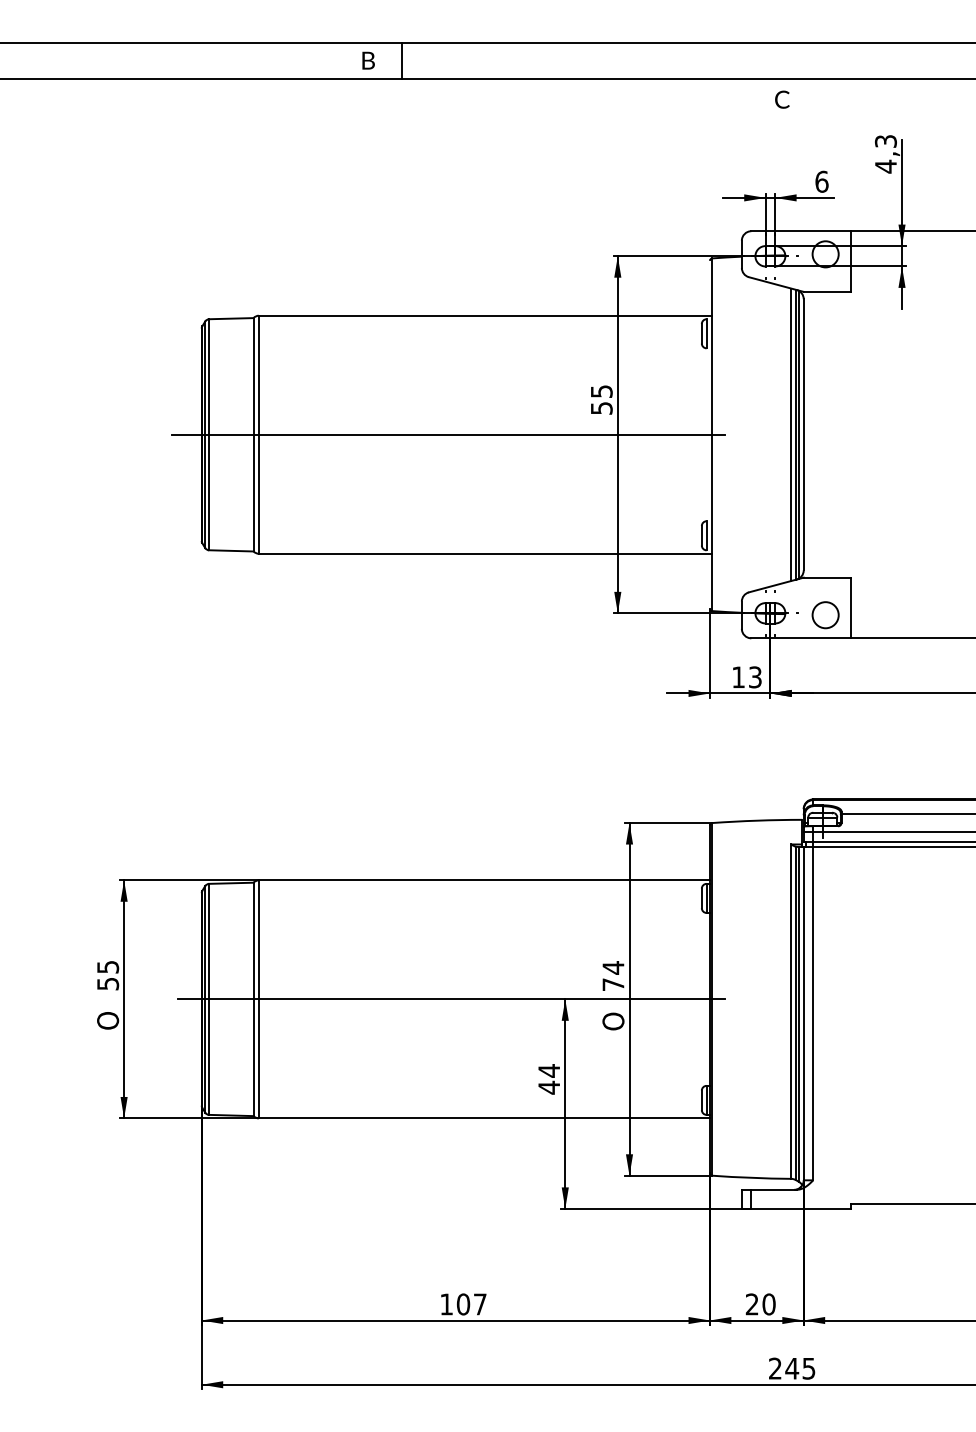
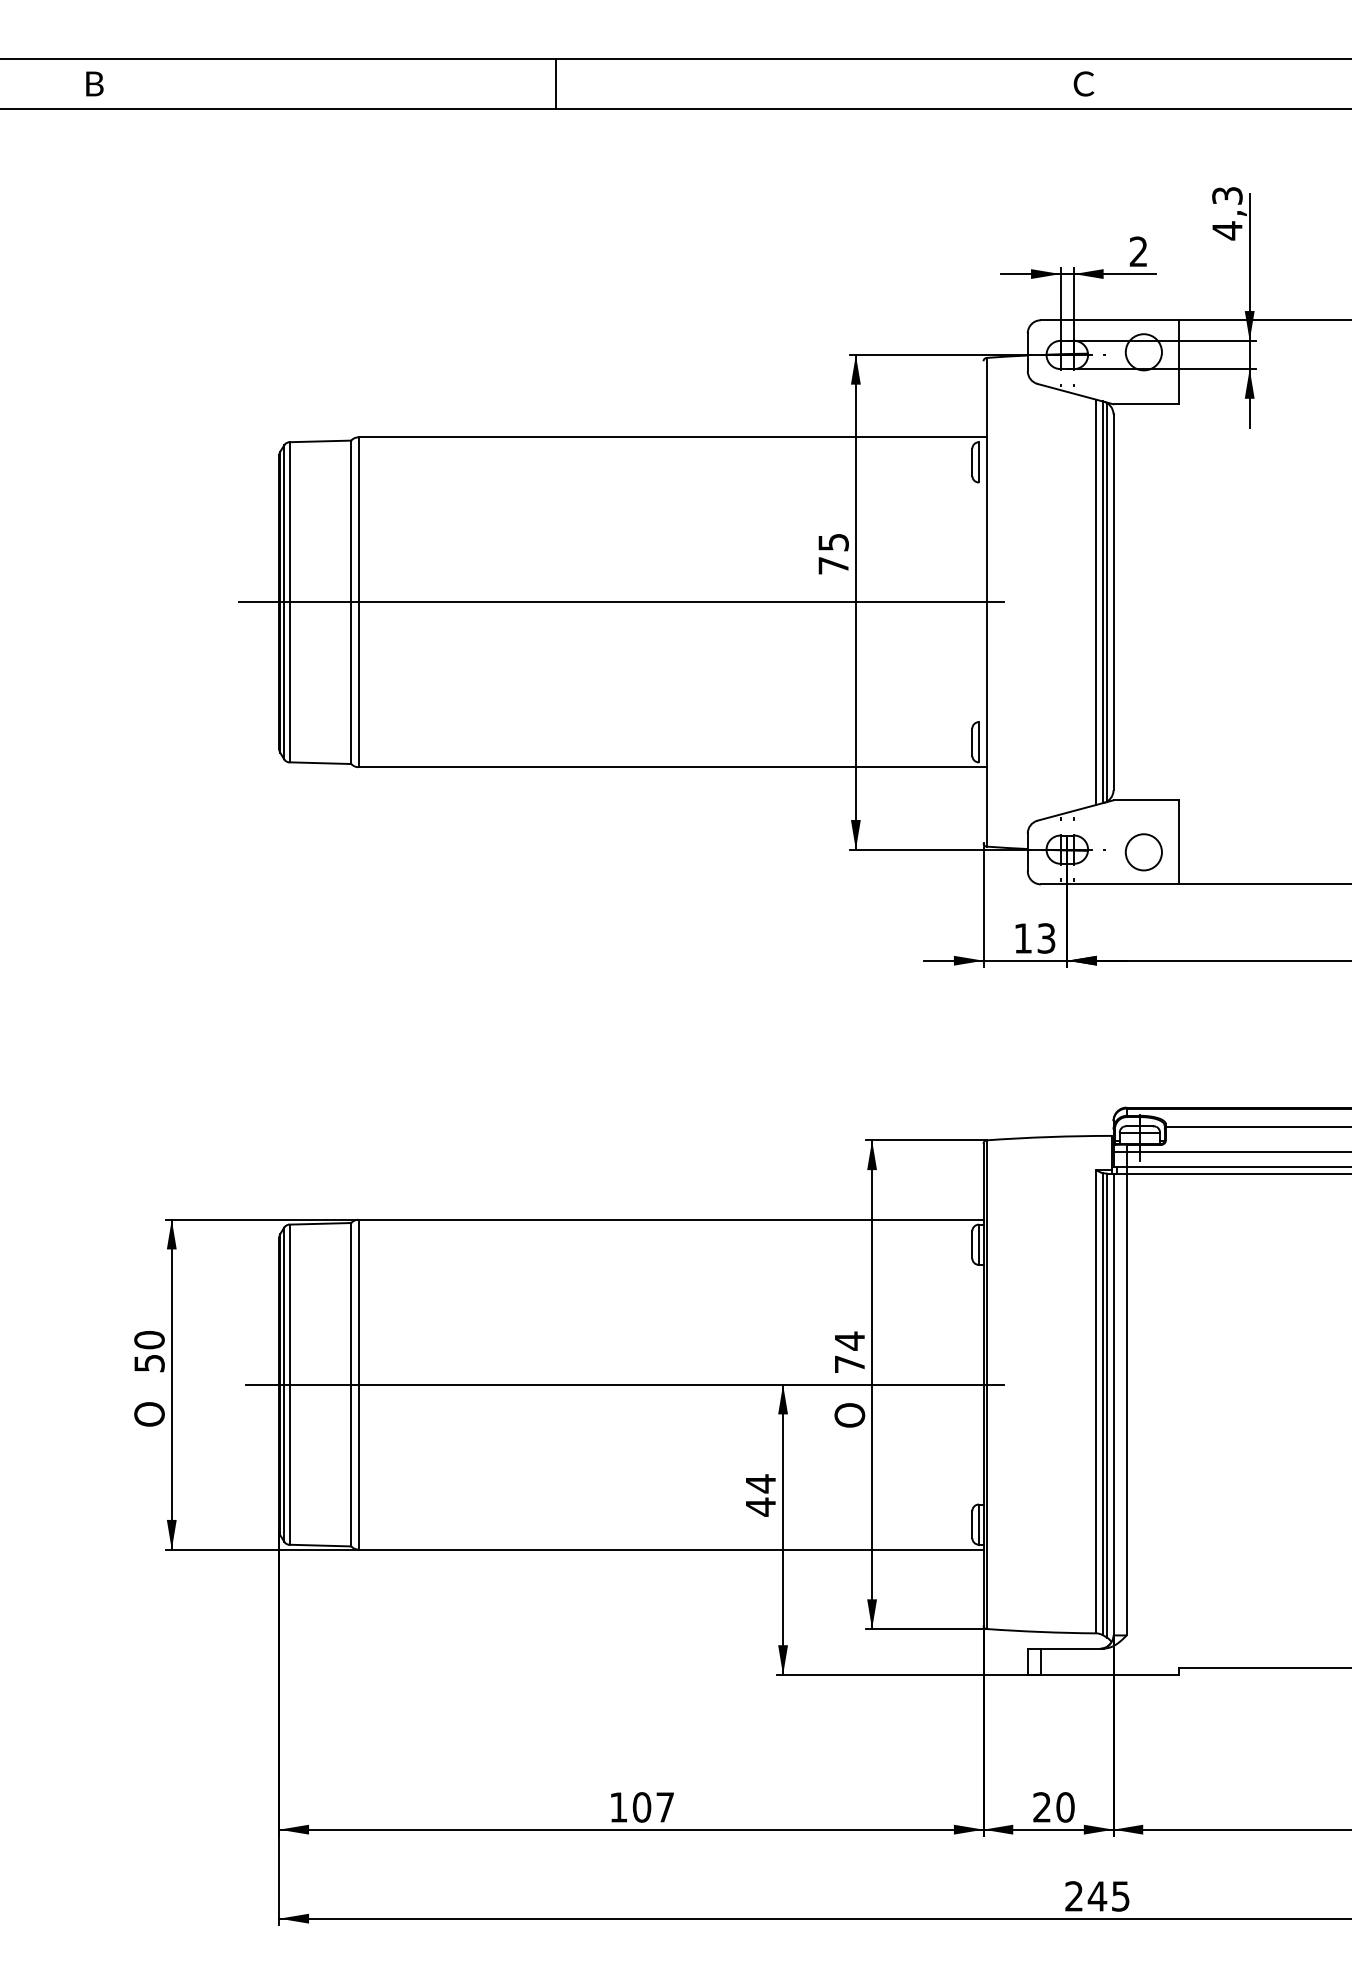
text: (368, 60) -> (94, 83), moved
text: (782, 99) -> (1084, 83), moved
text: (821, 181) -> (1138, 251), 6 -> 2
text: (601, 408) -> (833, 565), 55 -> 75
text: (108, 966) -> (150, 1339), 55 -> 50

